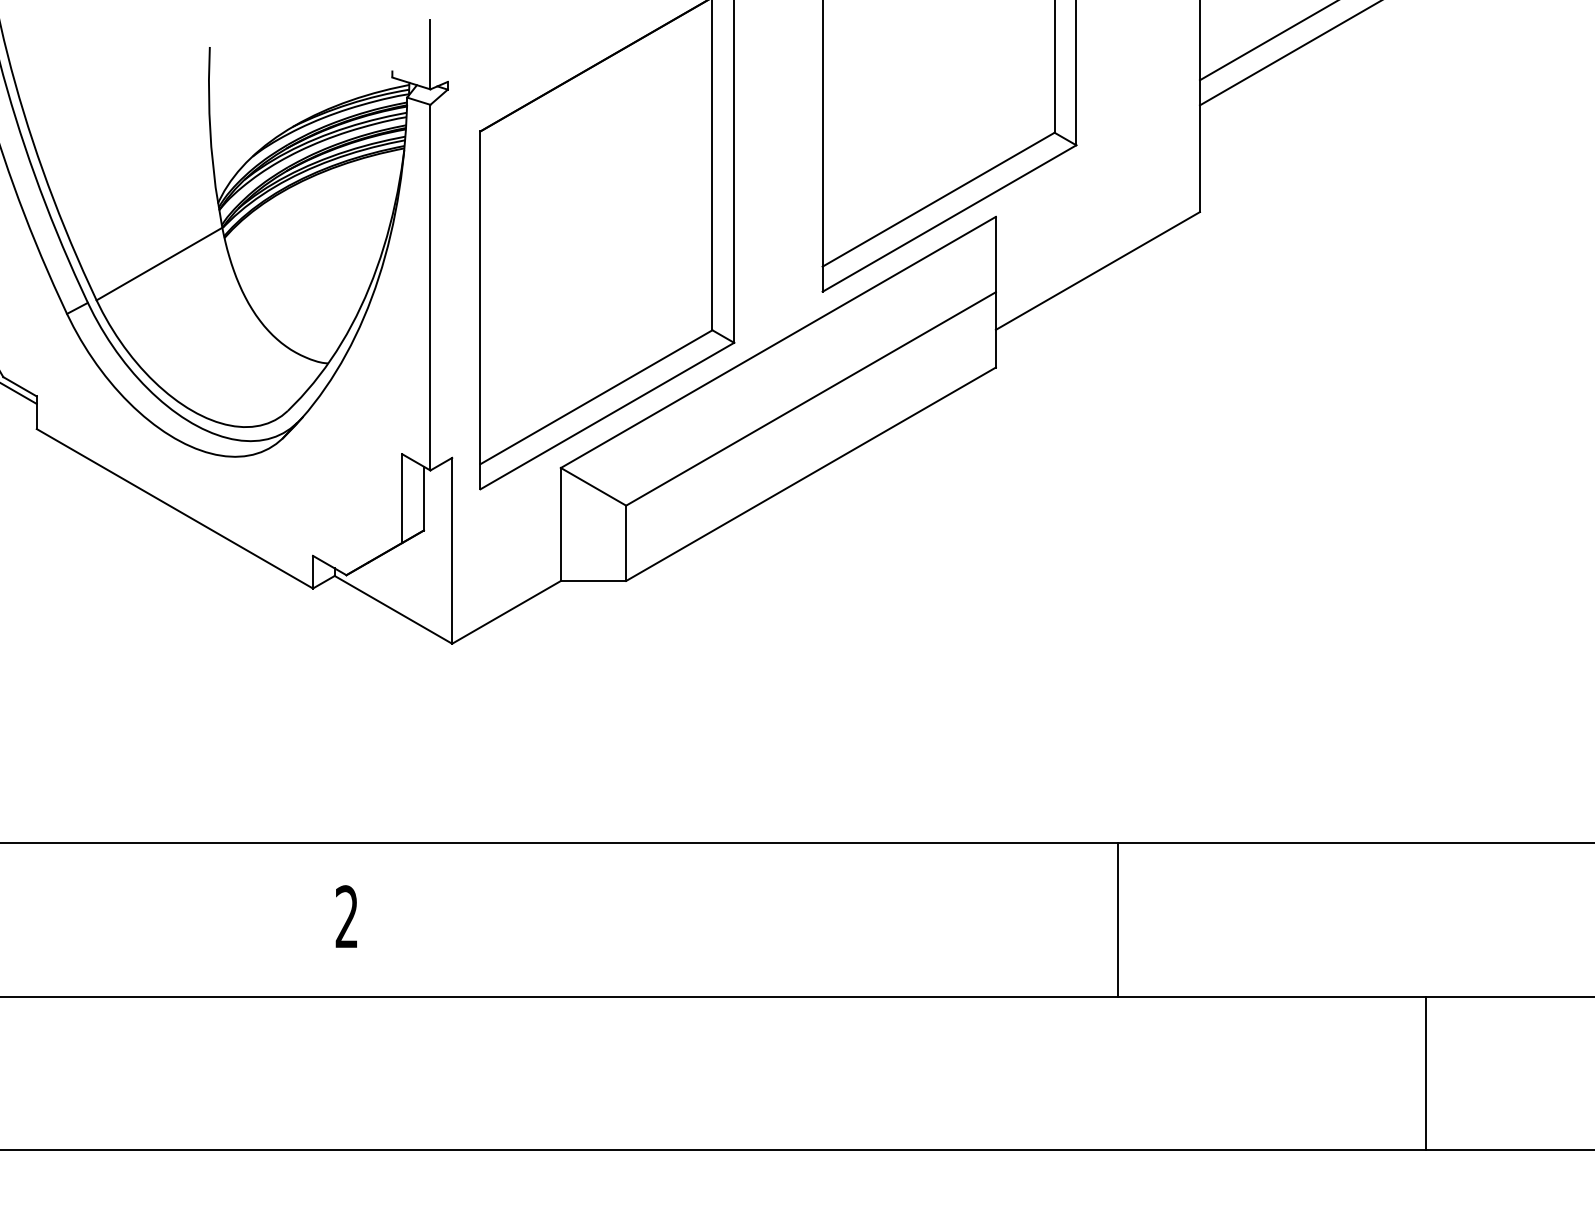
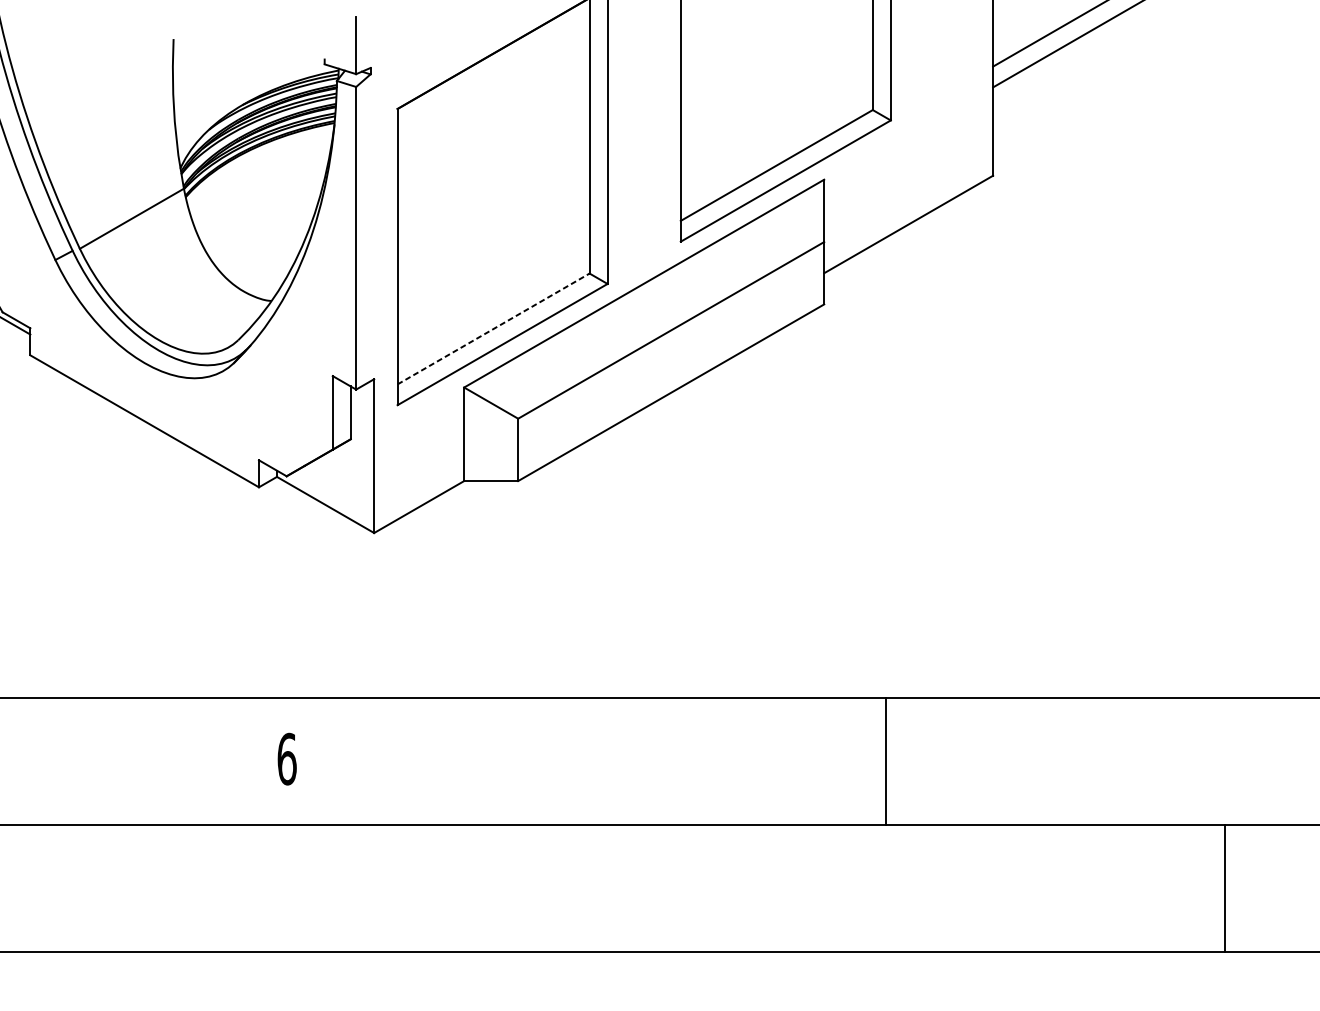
line: (596, 397) -> (493, 329), solid -> dashed
text: (346, 916) -> (286, 758), 2 -> 6
line: (1118, 919) -> (885, 761), moved
line: (1425, 1073) -> (1224, 888), moved

